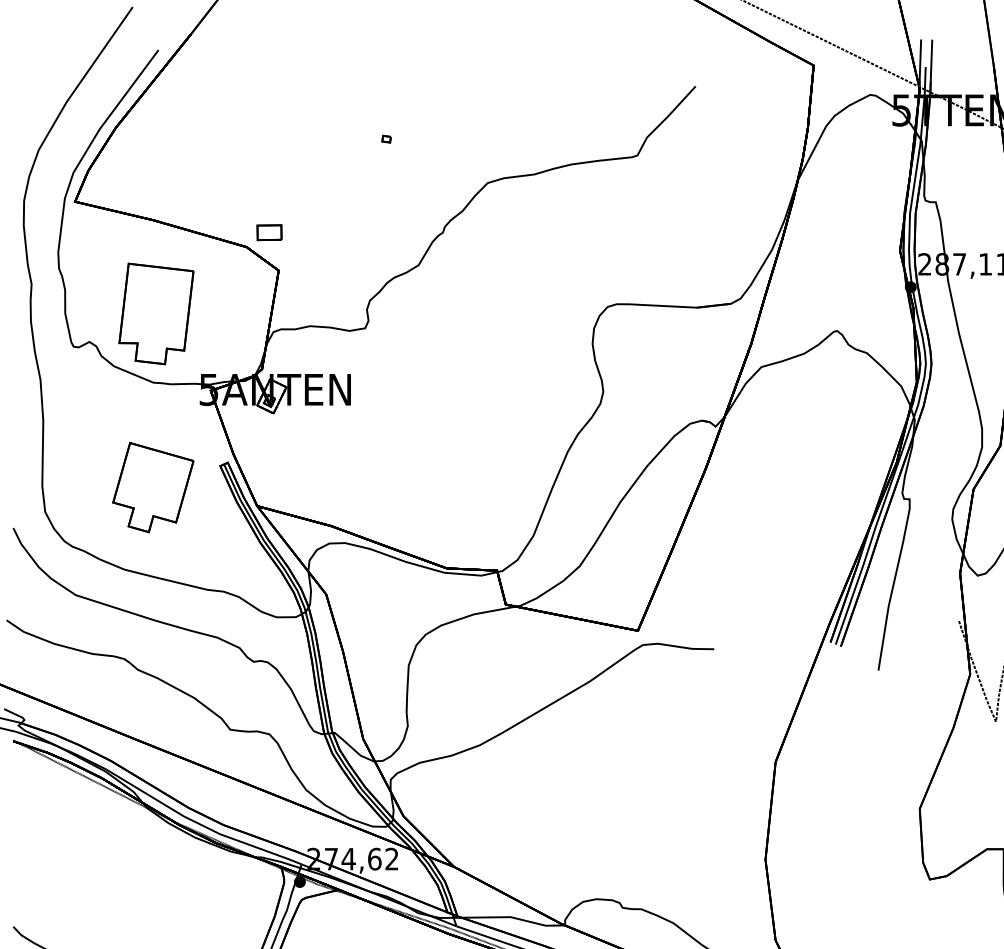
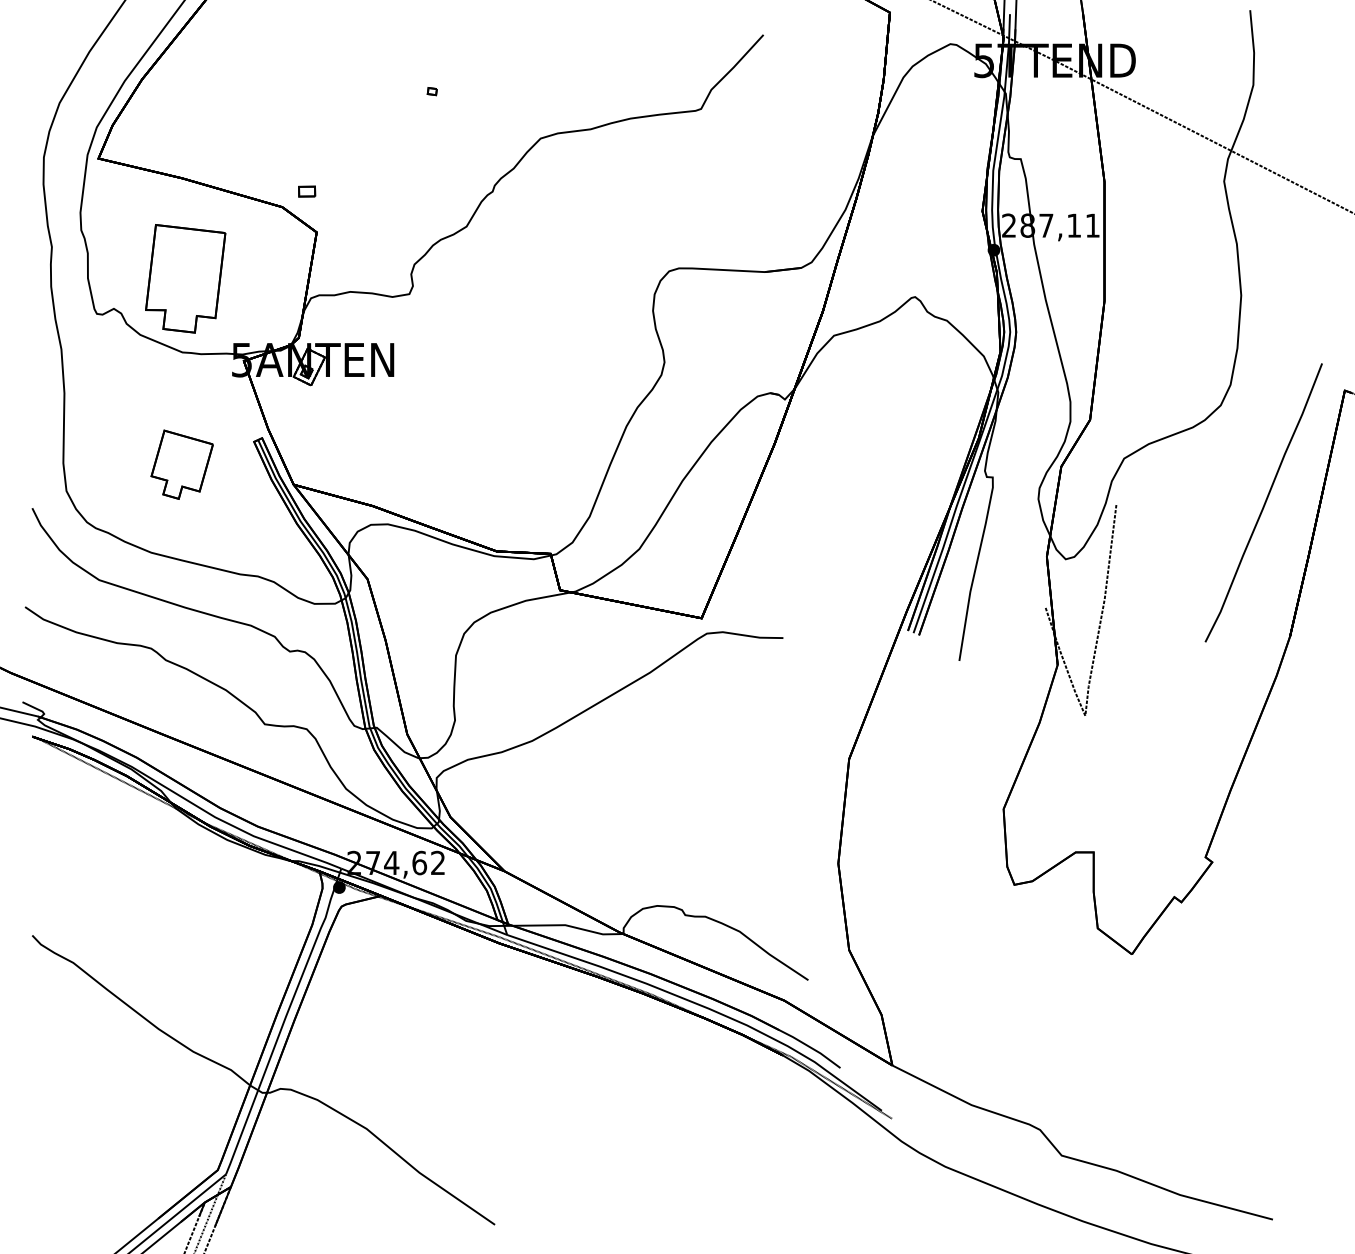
part: (270, 232) -> (307, 191), size x0.62
part: (152, 487) -> (181, 464), size x0.71

